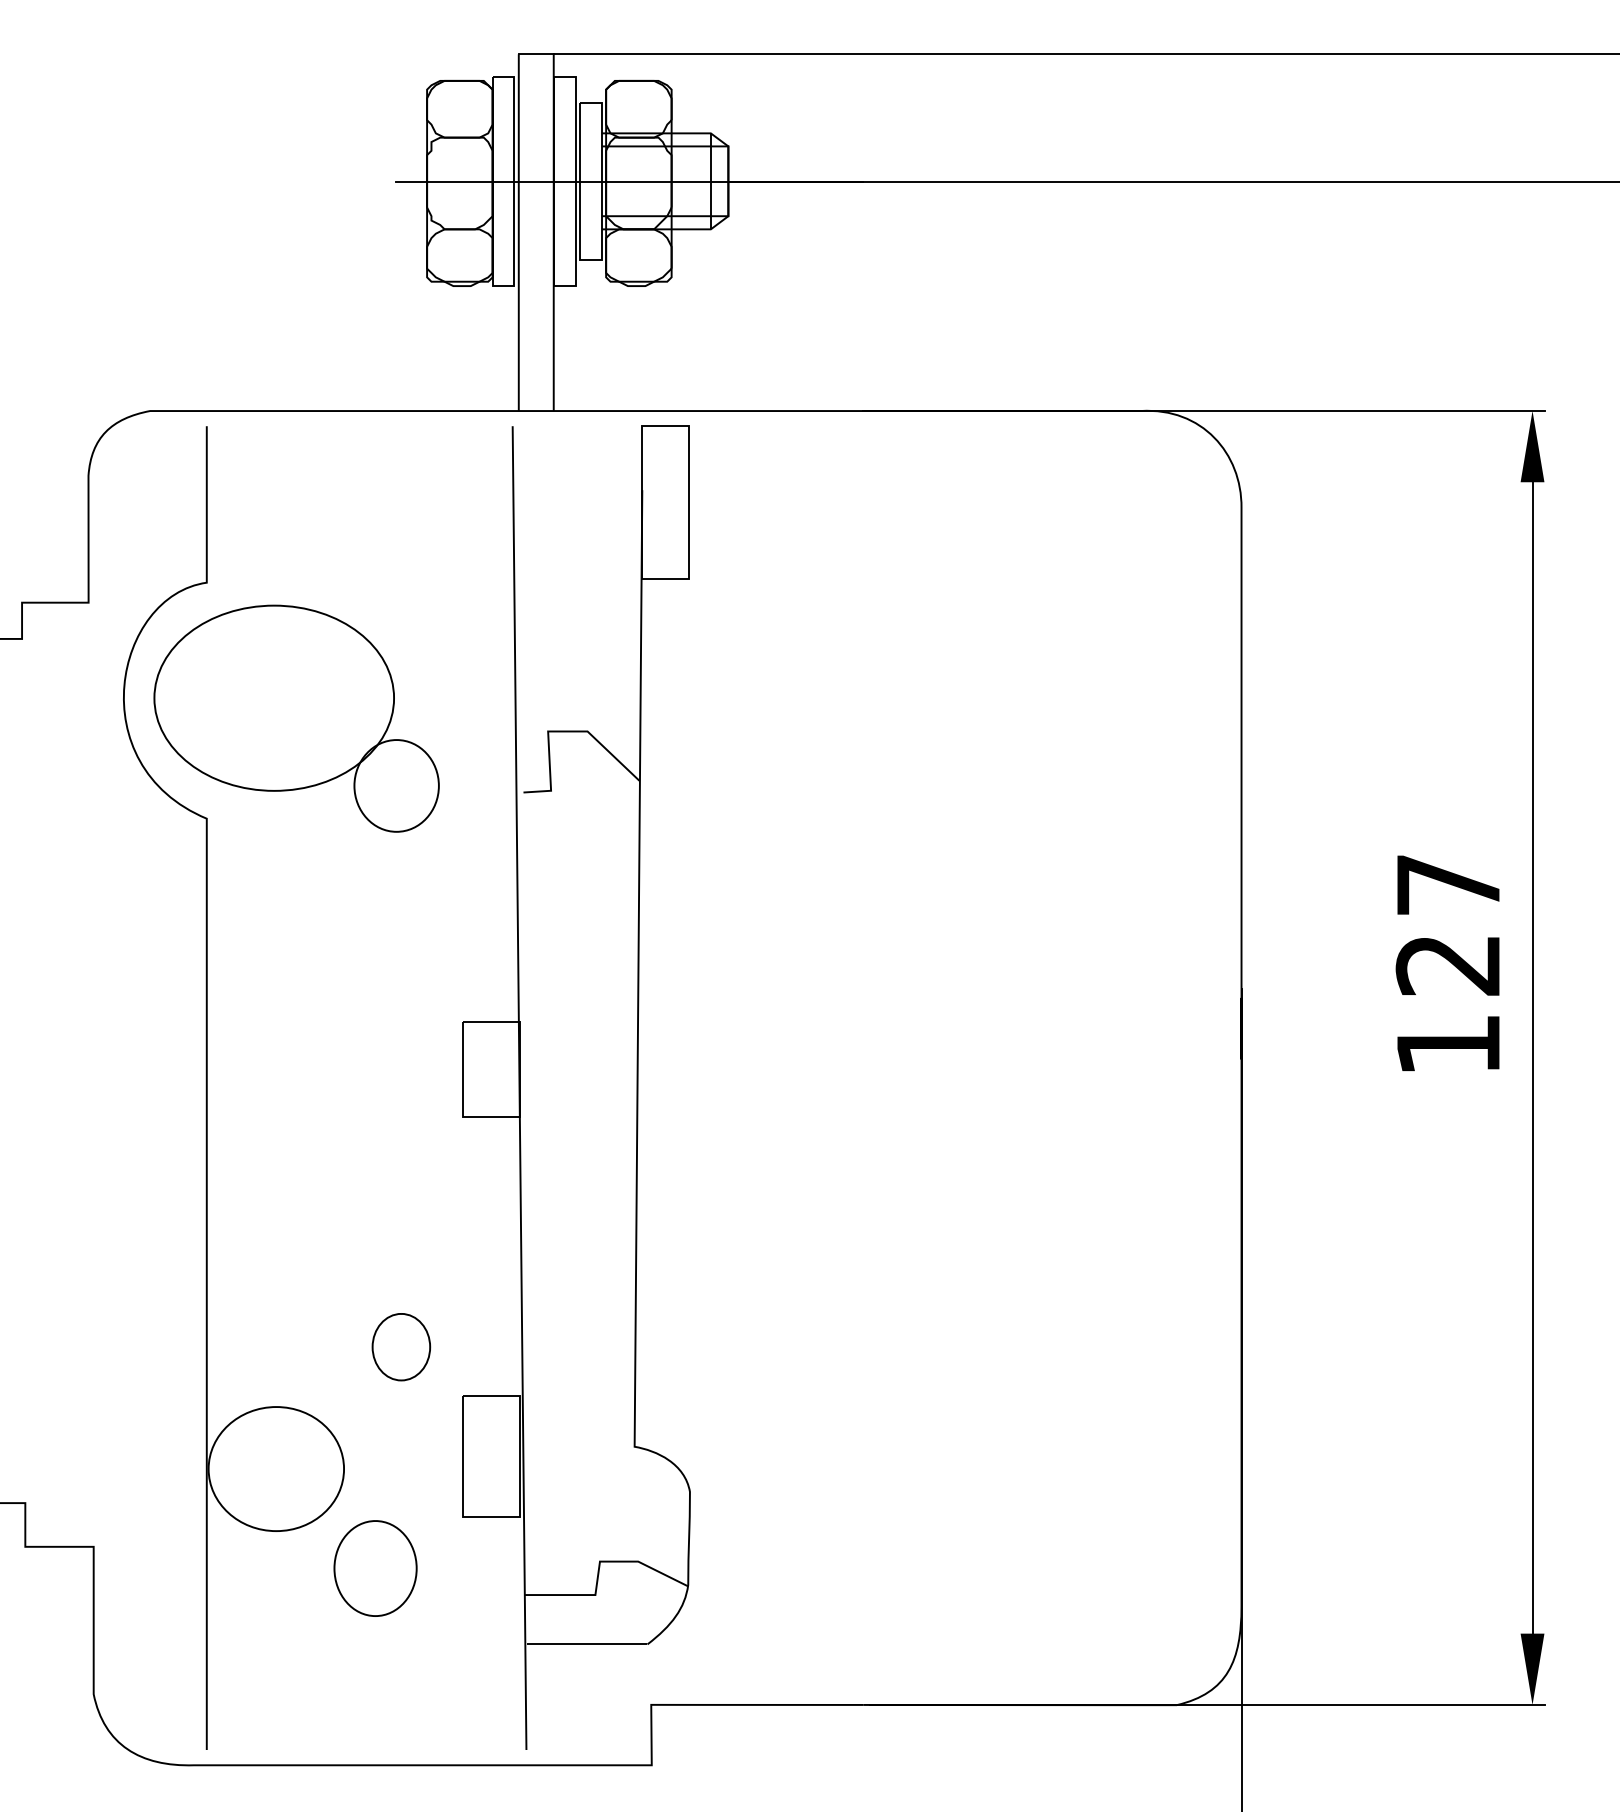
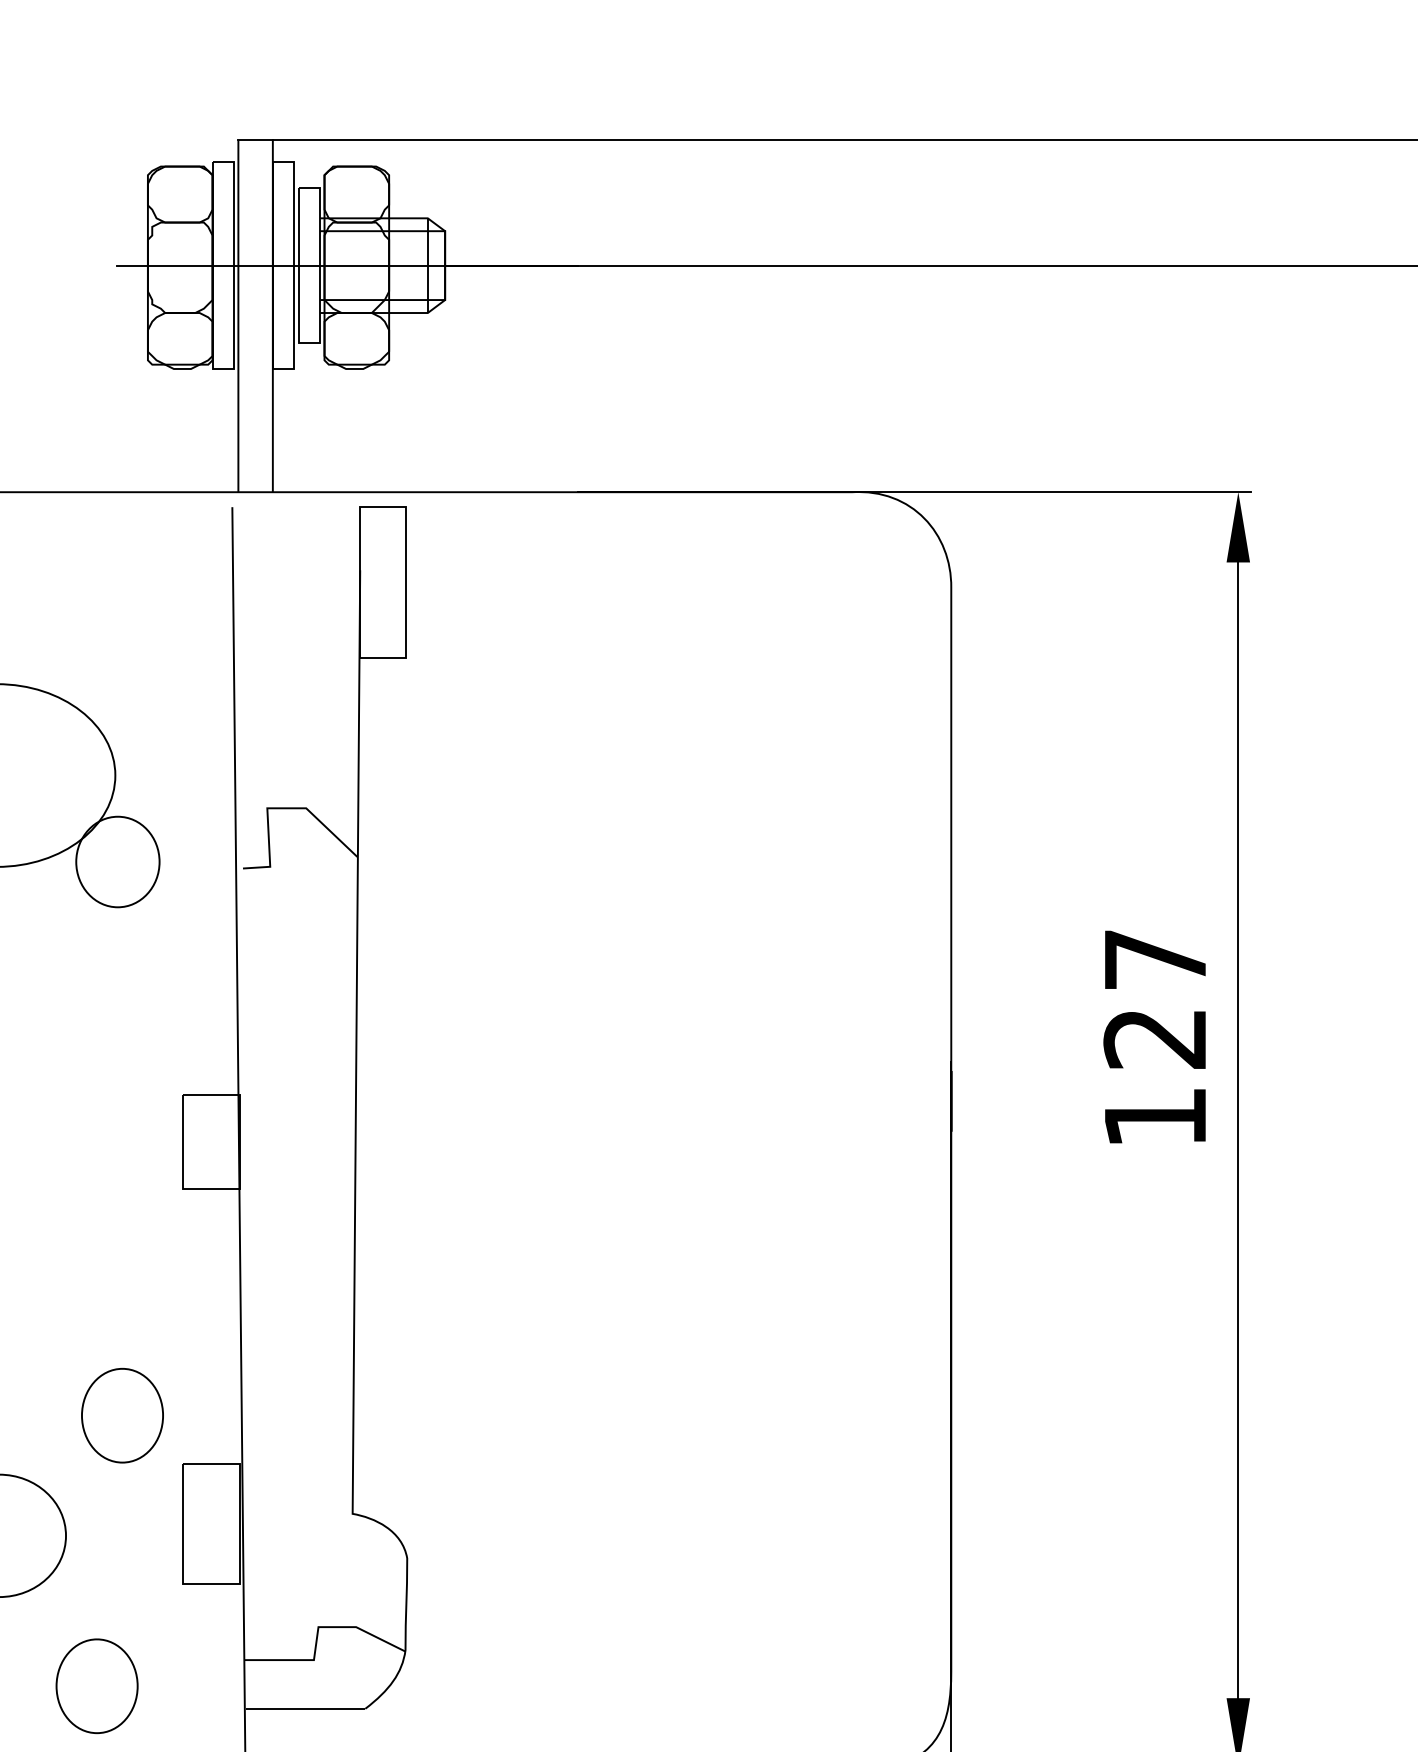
part: (401, 1346) -> (122, 1414), size x1.43
part: (375, 1568) -> (97, 1686), moved

